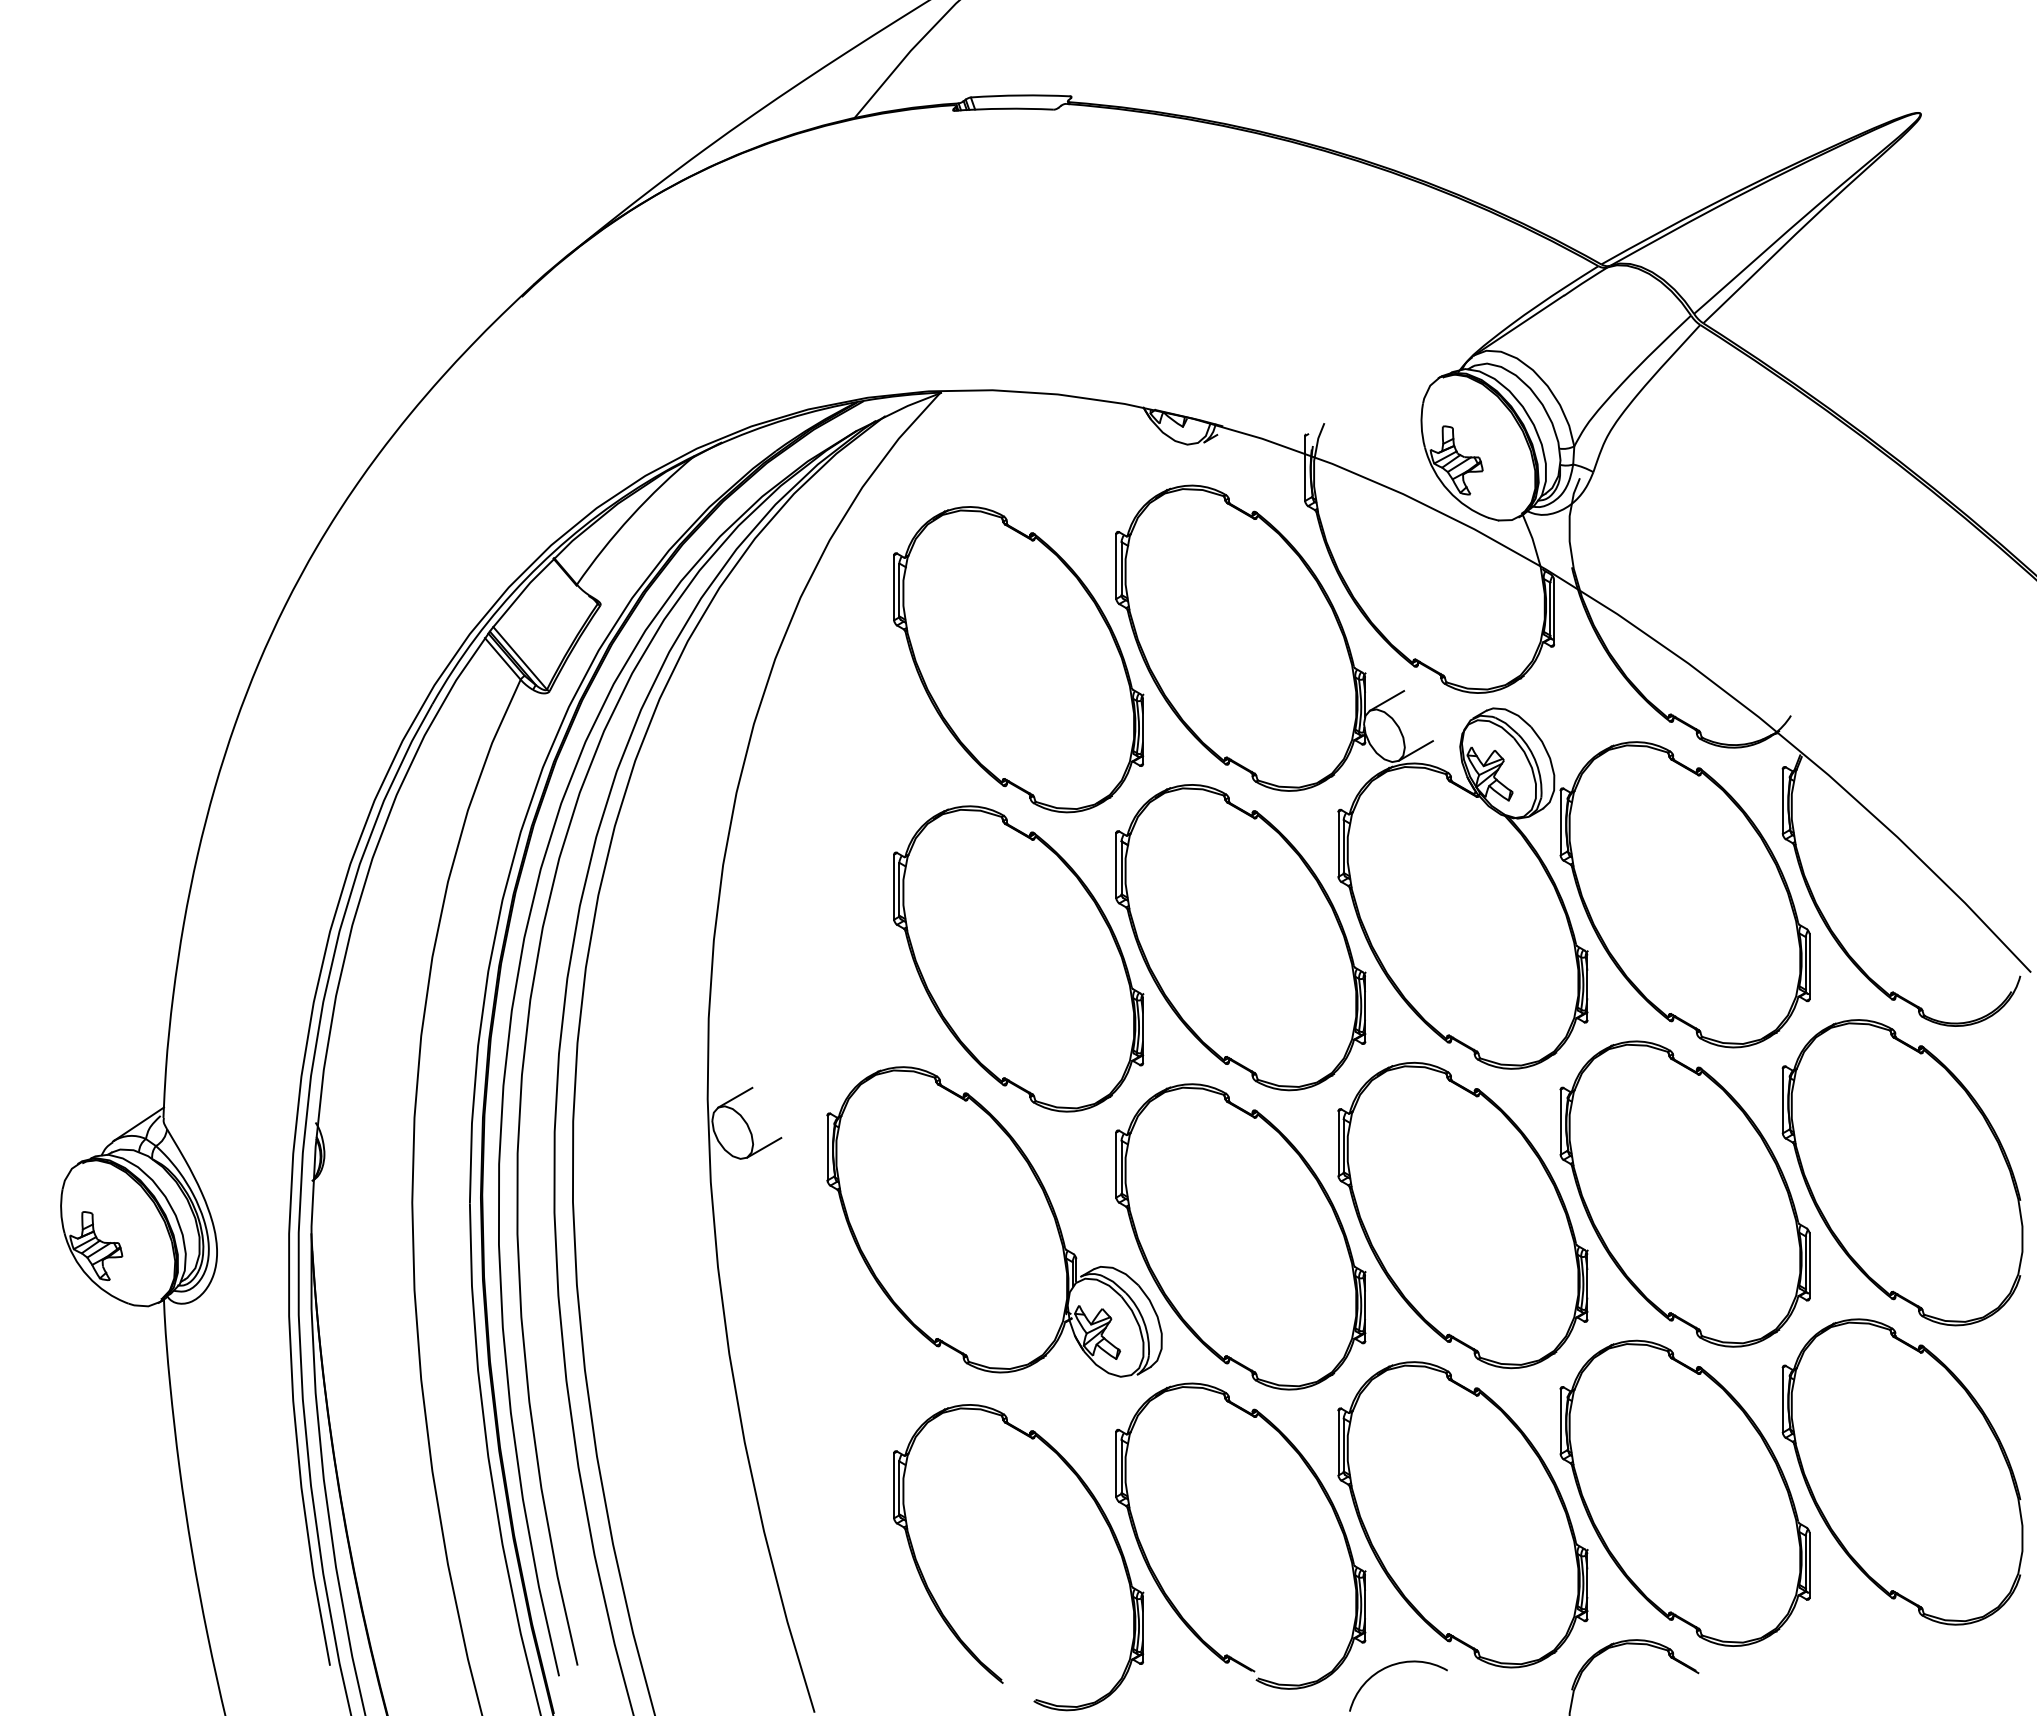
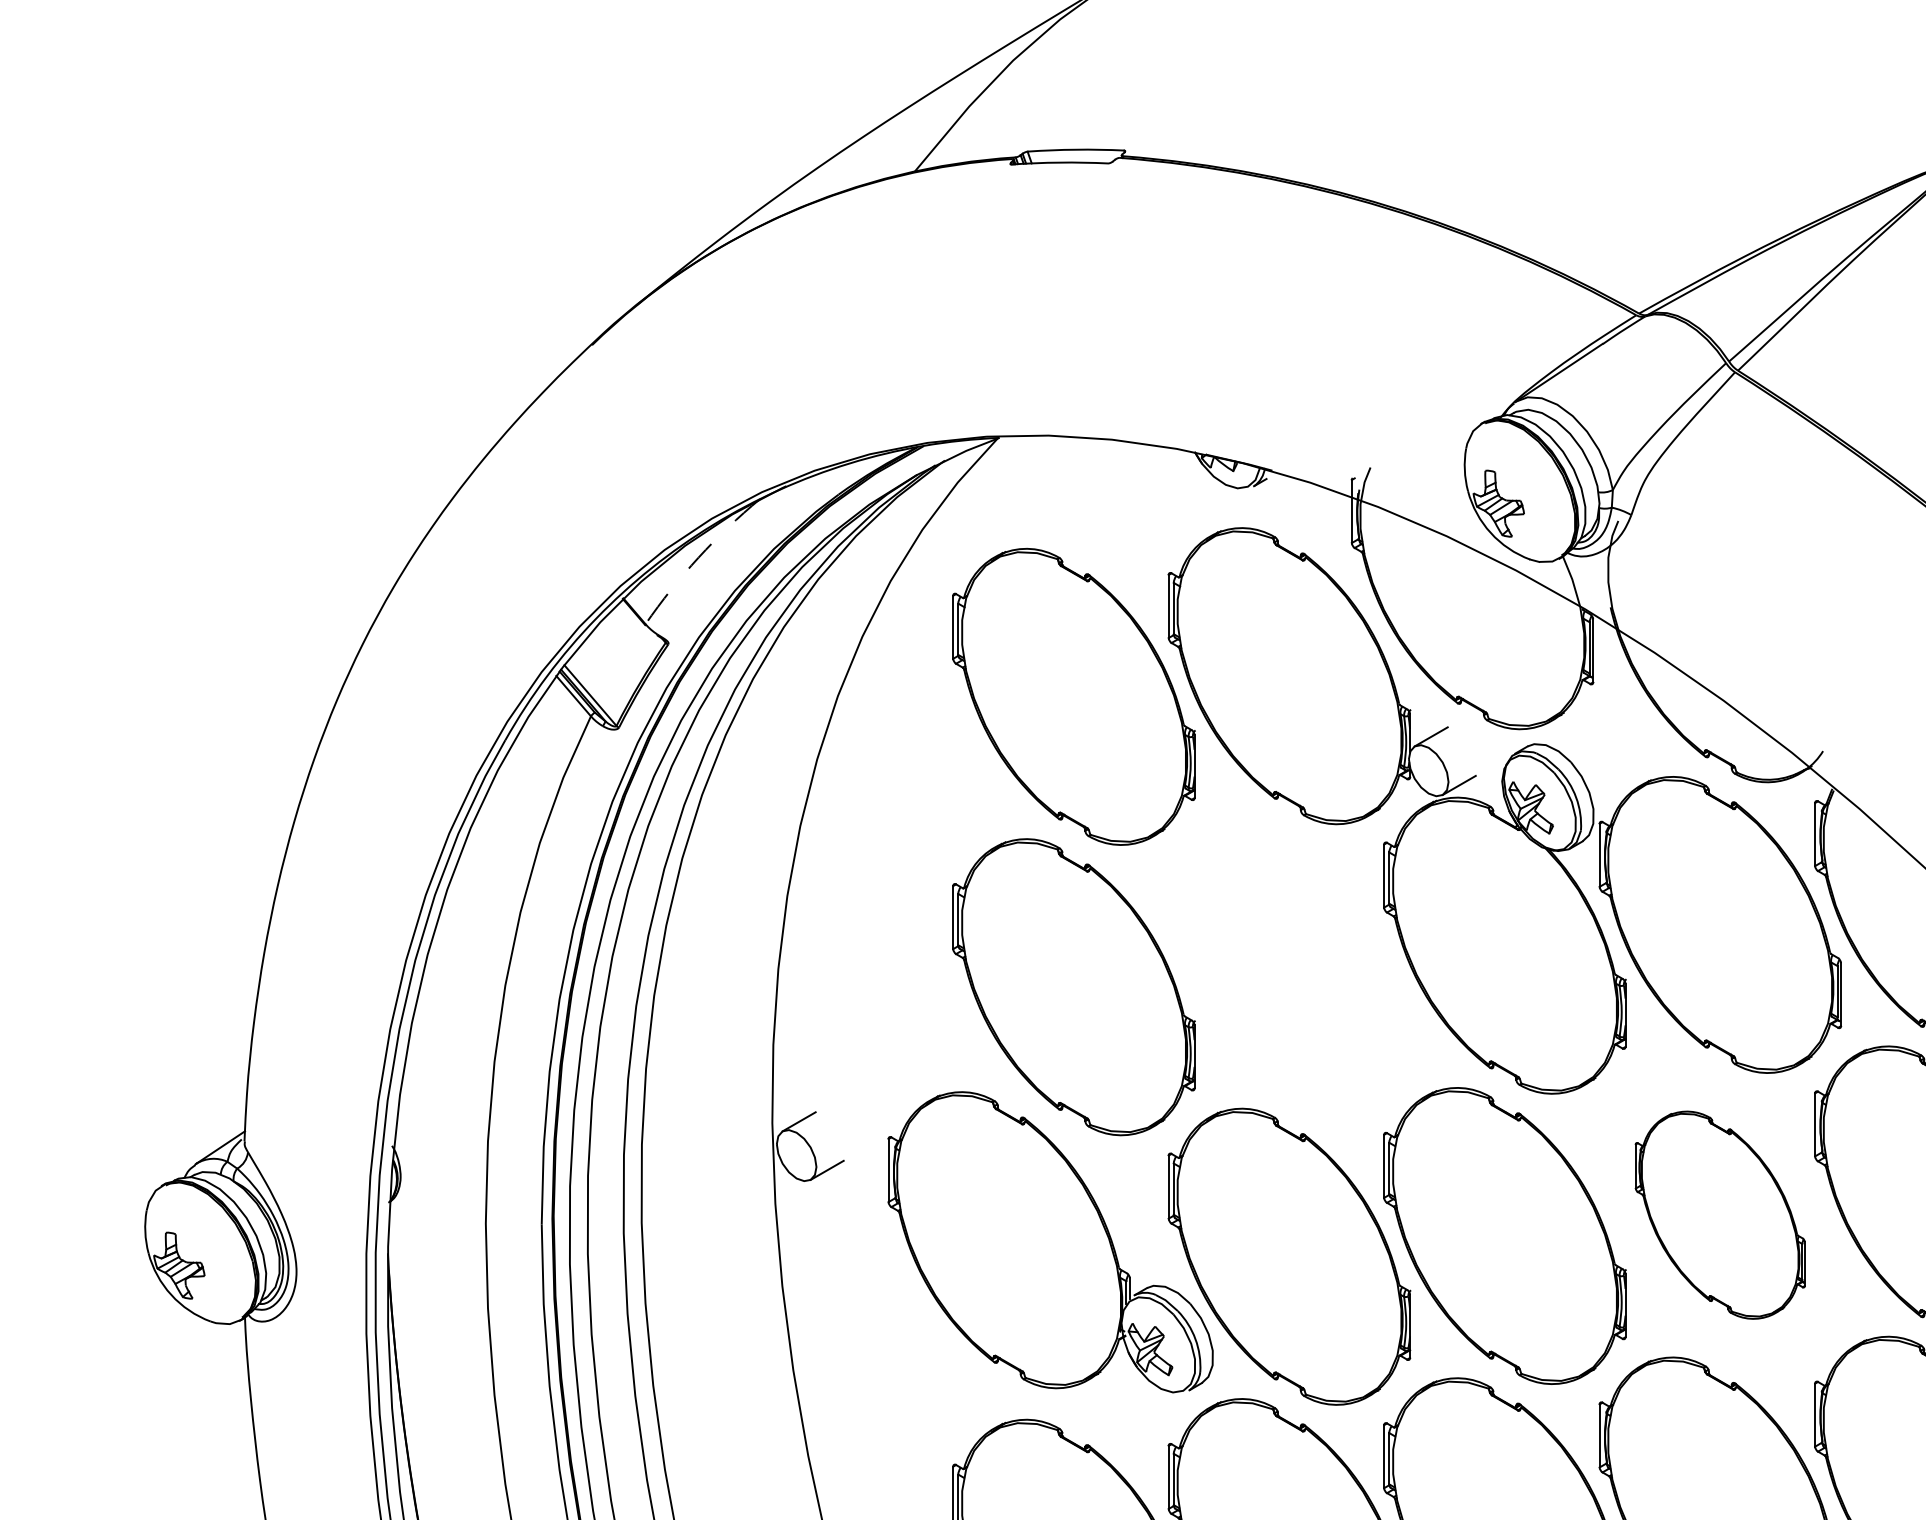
arc: (631, 516) -> (698, 558), solid -> dashed
part: (1240, 937) -> (1289, 966), removed
part: (1684, 1193) -> (1719, 1214), size x0.7

